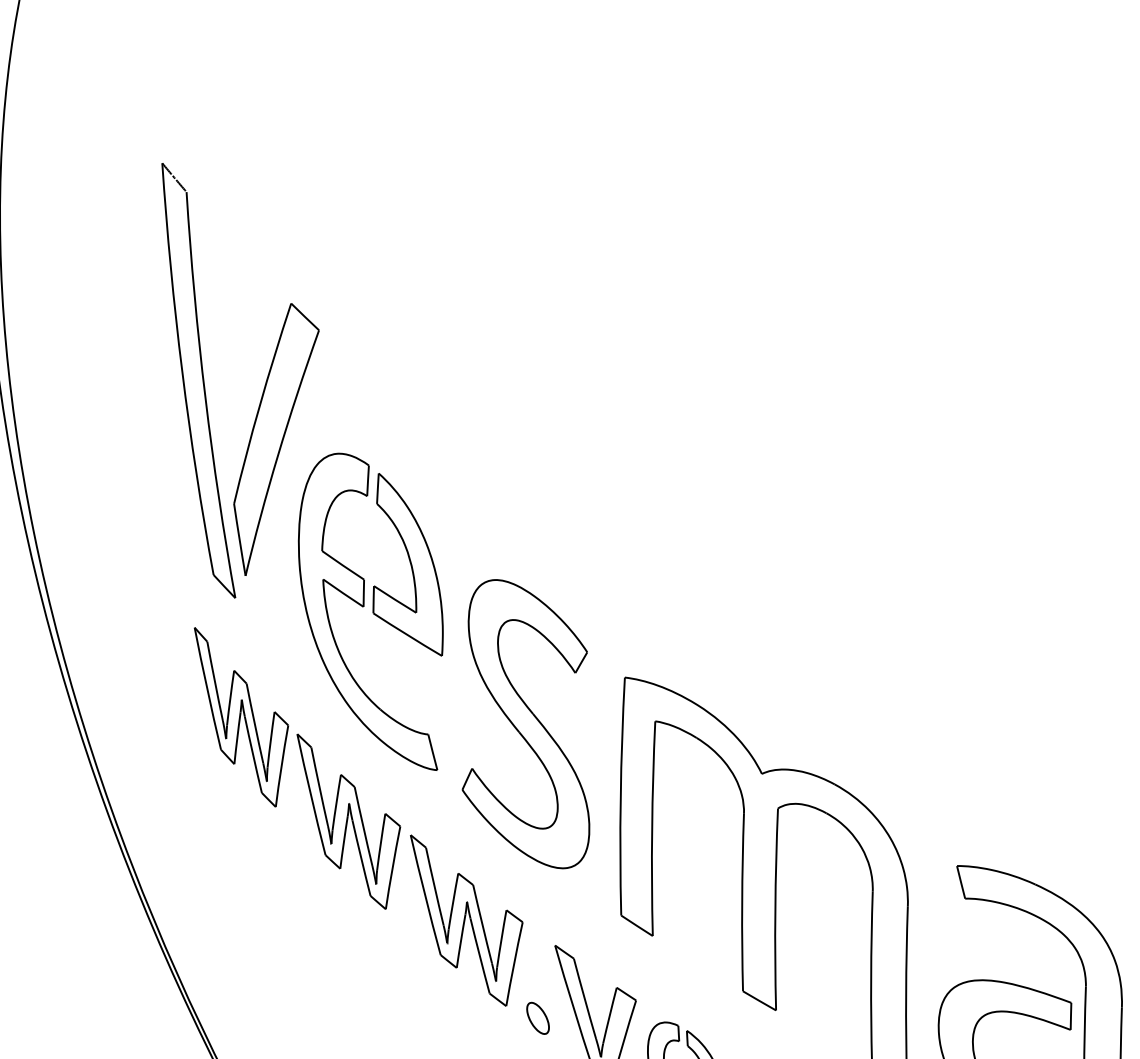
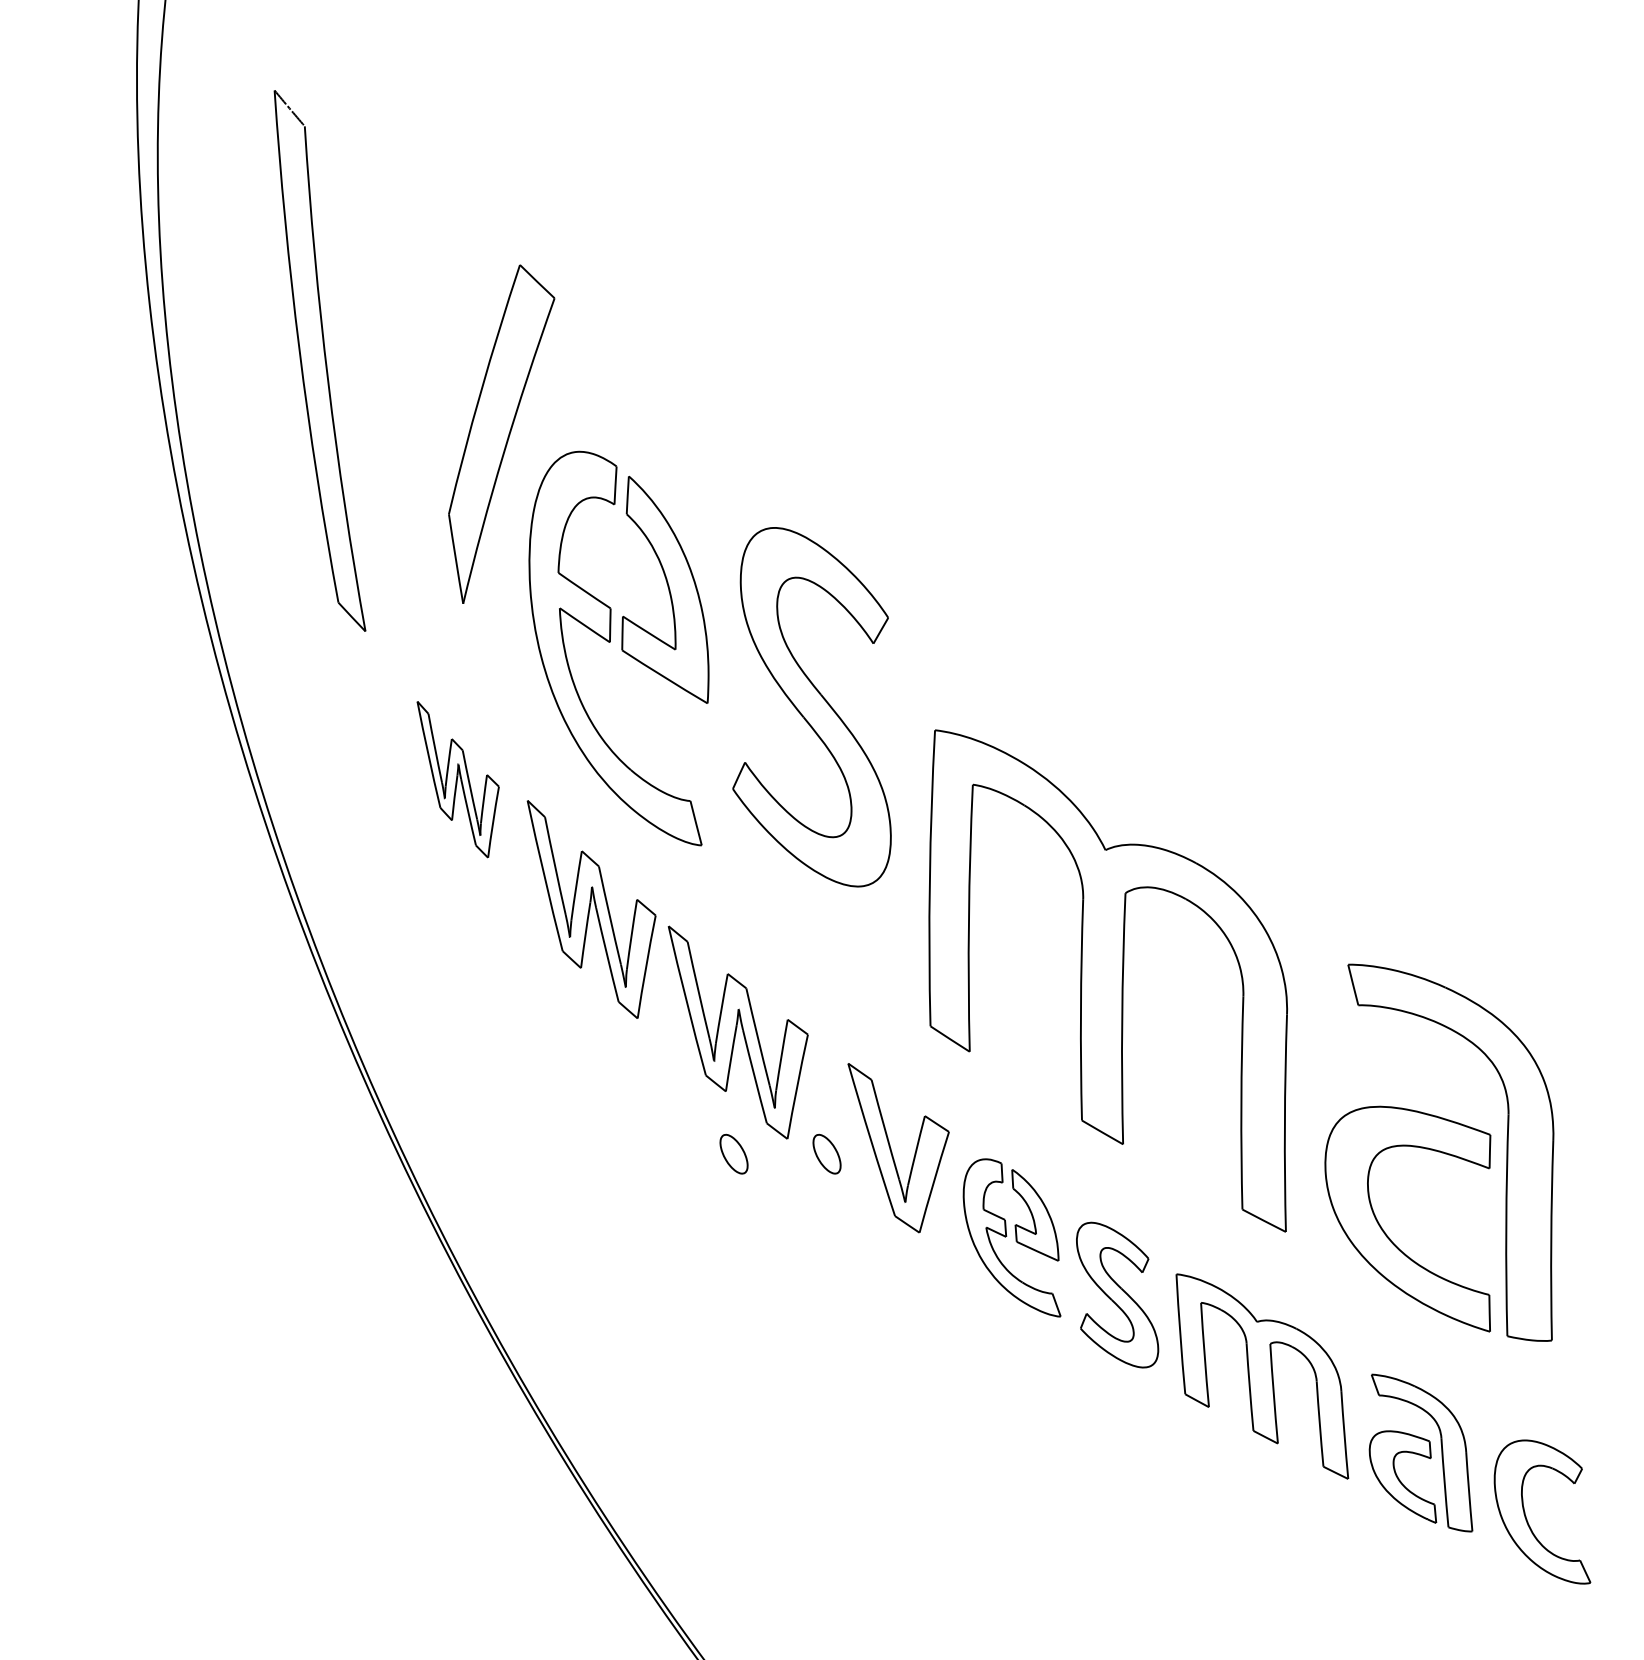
part: (198, 380) -> (319, 360), moved
part: (241, 717) -> (458, 779), size x0.7
part: (525, 724) -> (811, 707), moved
part: (462, 1017) -> (733, 1153), added

